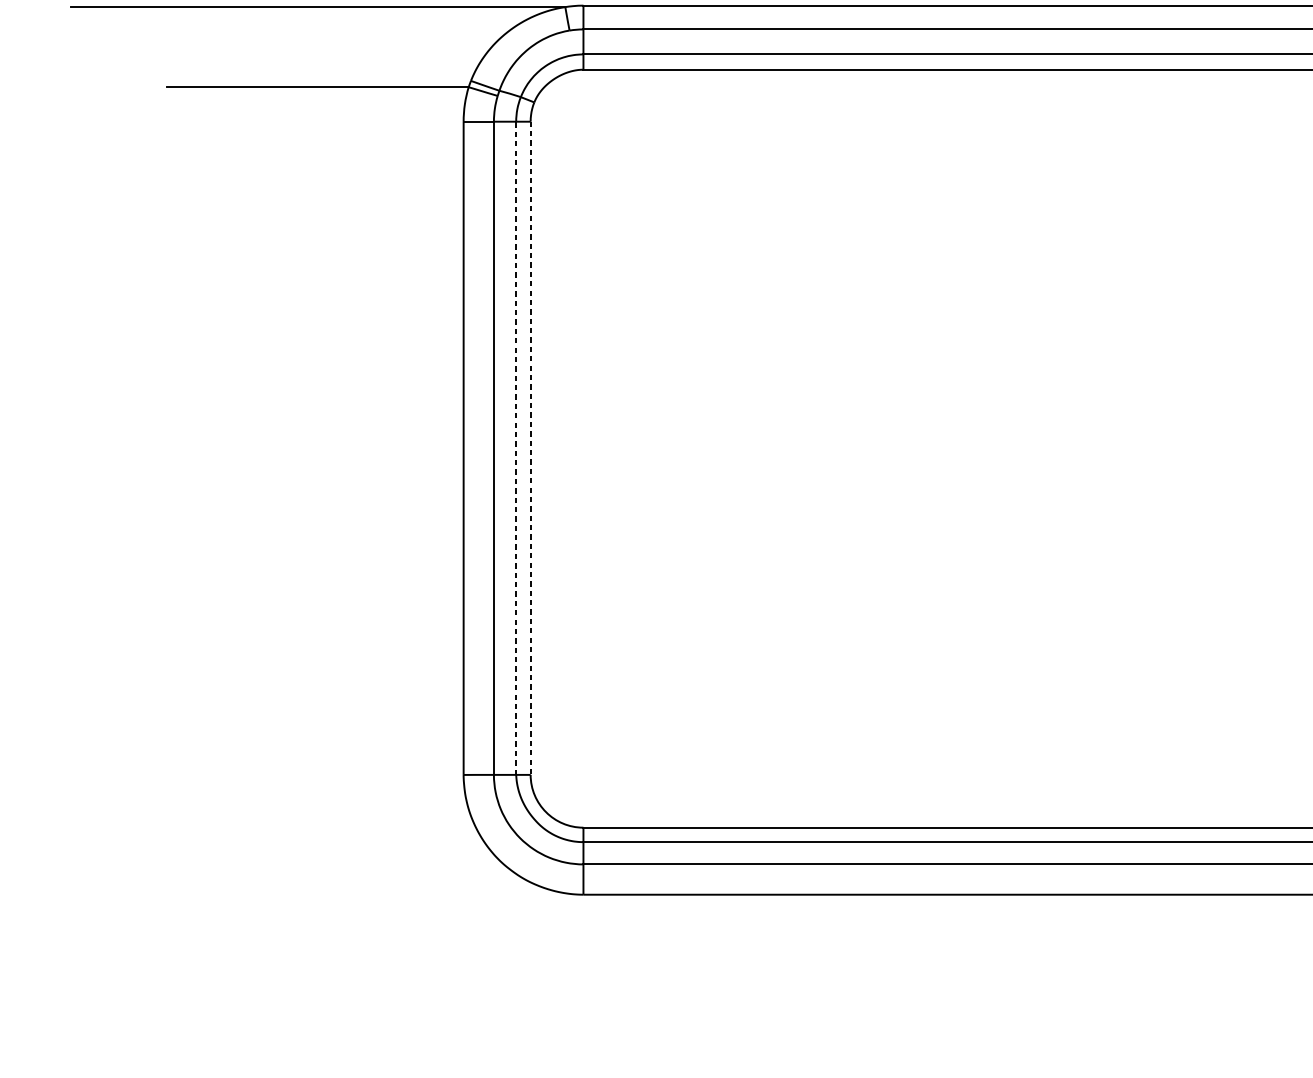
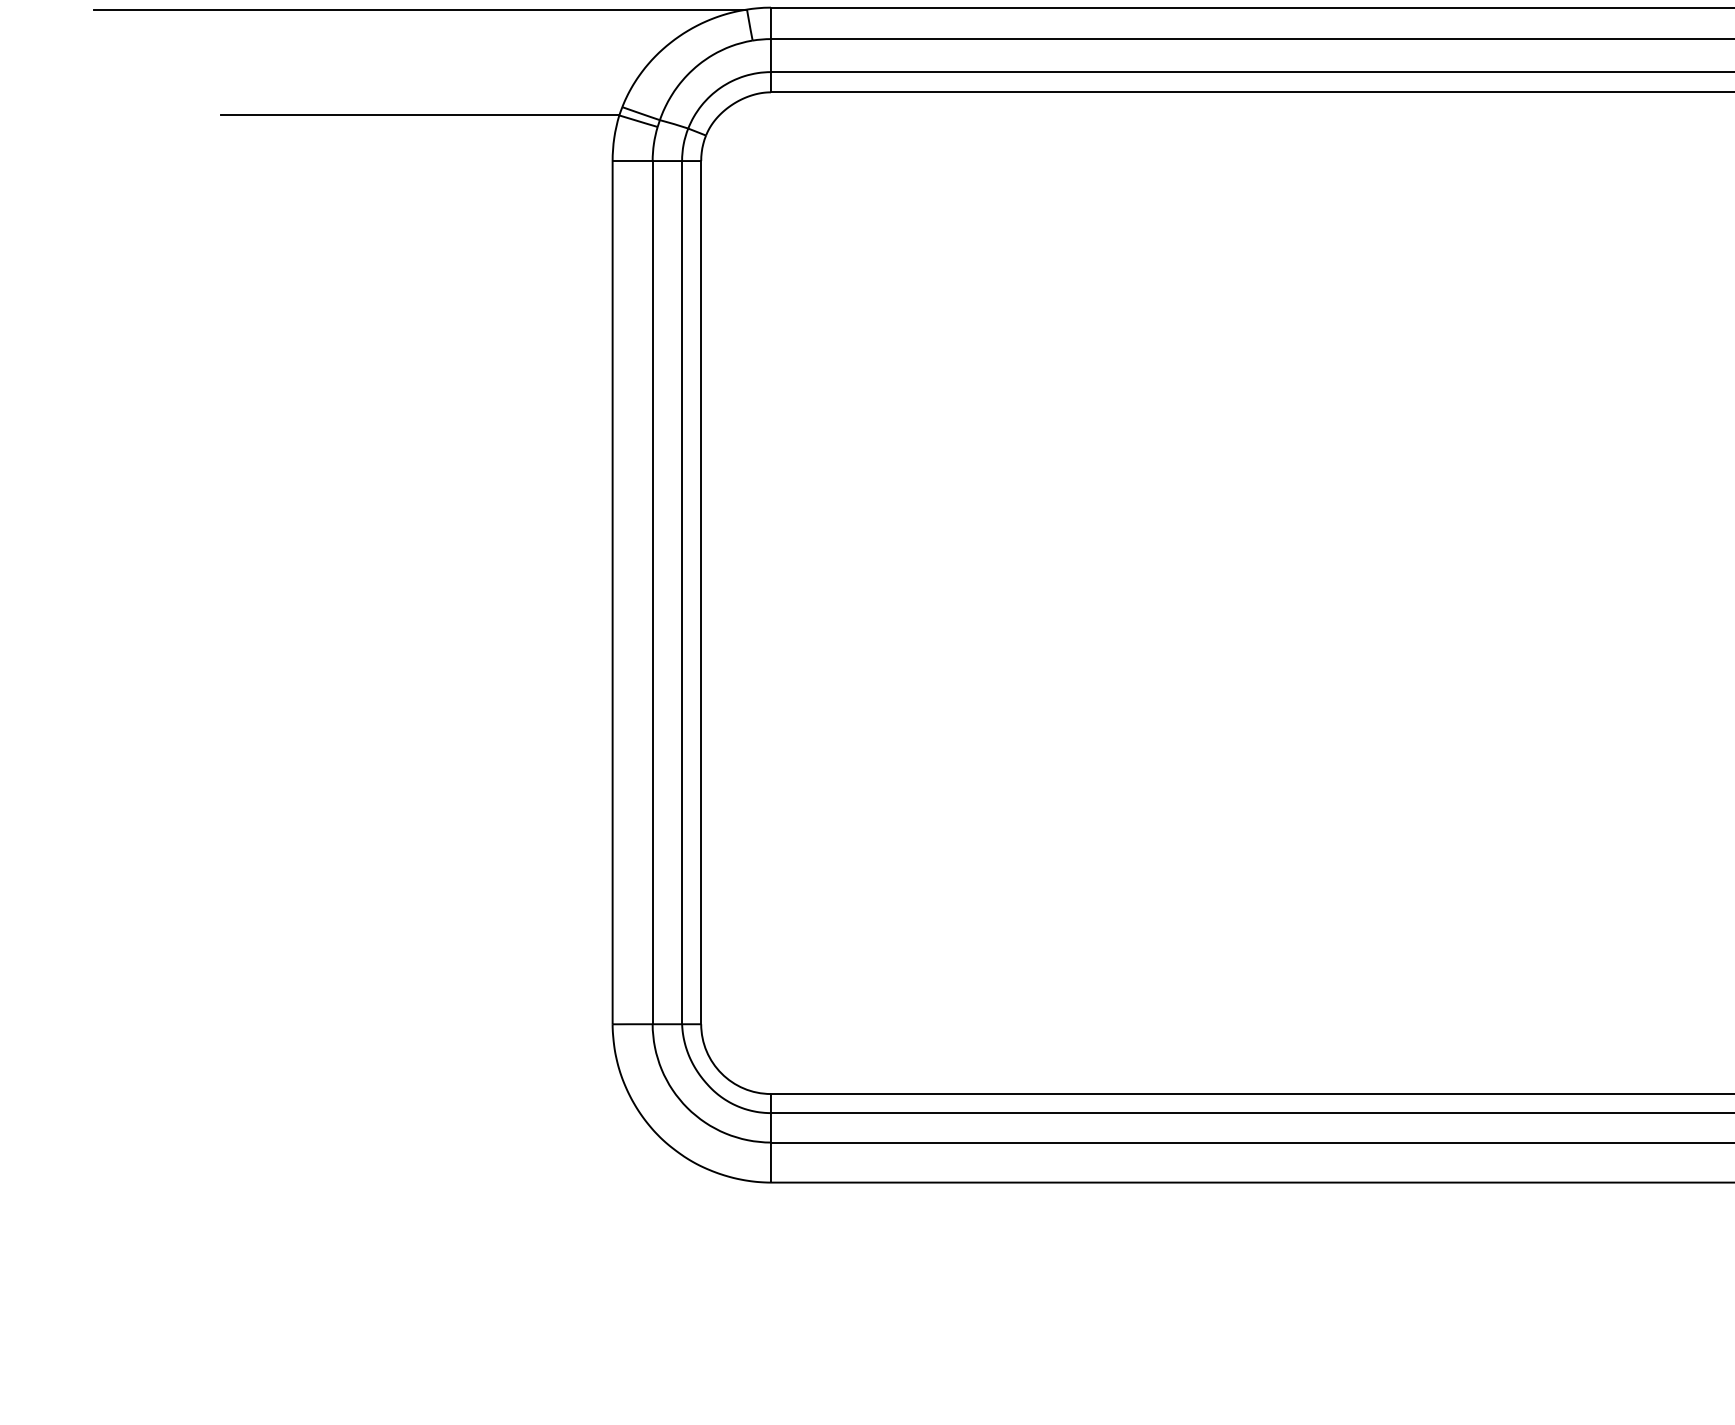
line: (516, 448) -> (682, 592), dashed -> solid
line: (530, 448) -> (701, 592), dashed -> solid

